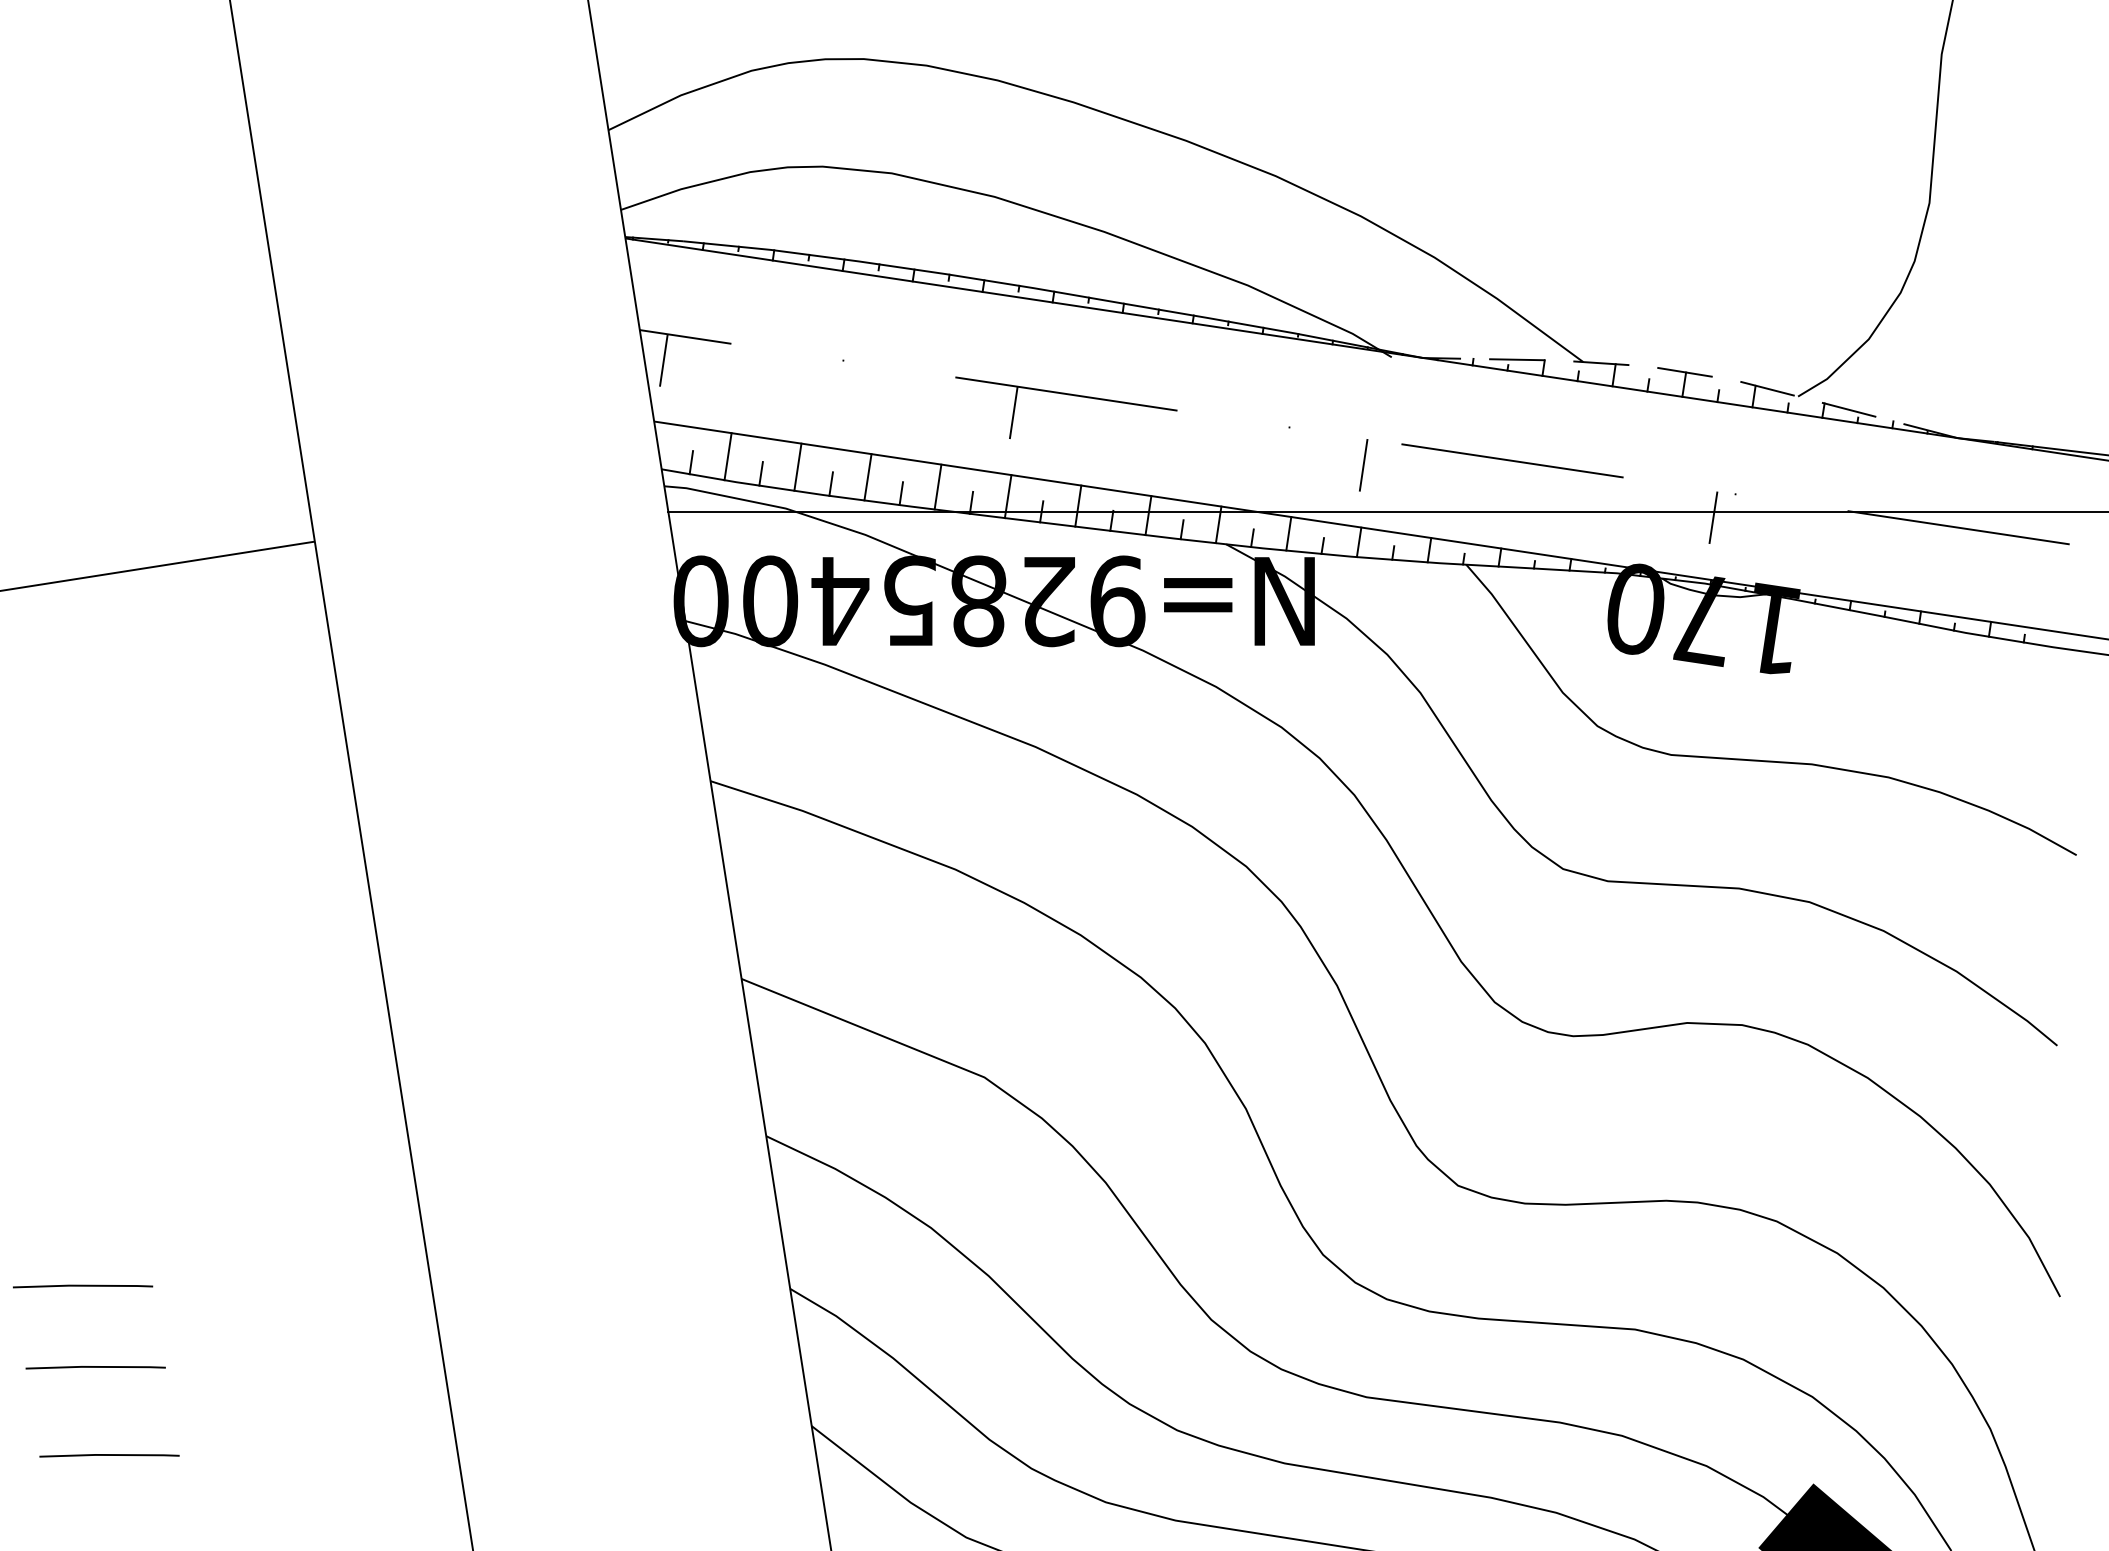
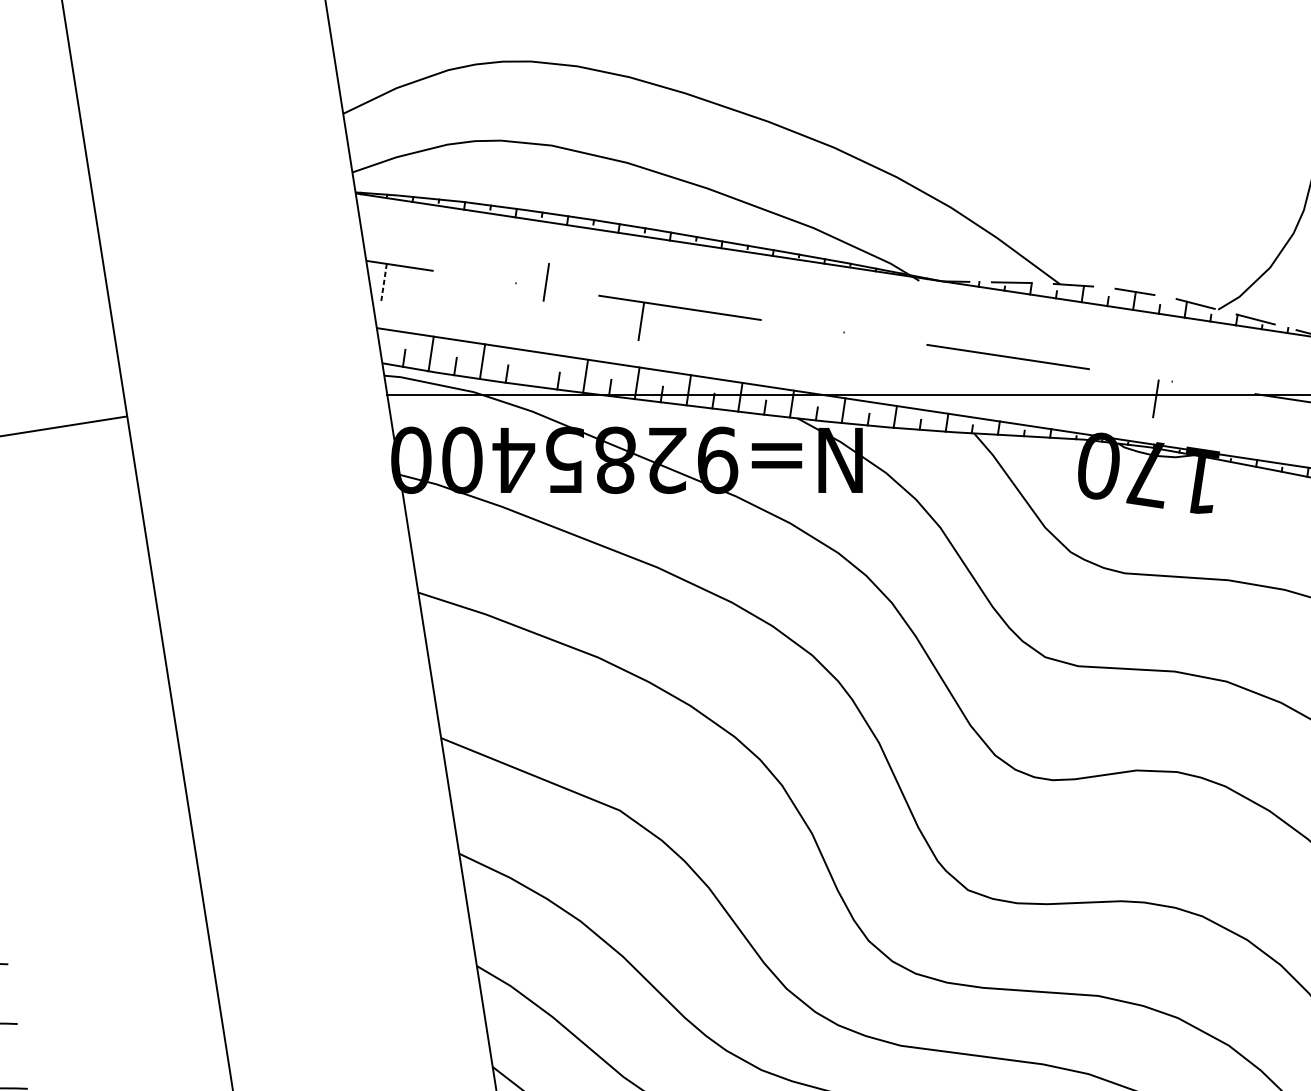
line: (663, 360) -> (383, 283), solid -> dashed
line: (1363, 465) -> (546, 282), moved
line: (867, 477) -> (533, 369), removed

